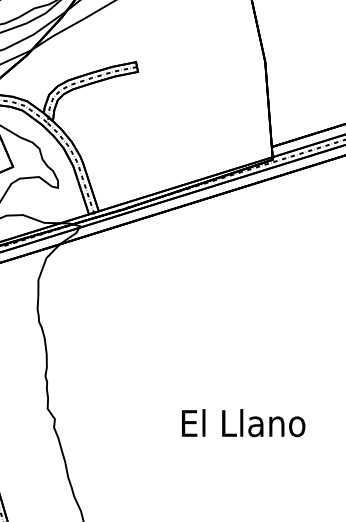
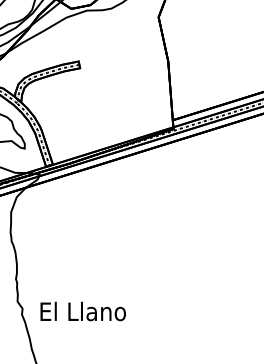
text: (242, 423) -> (82, 311), moved

